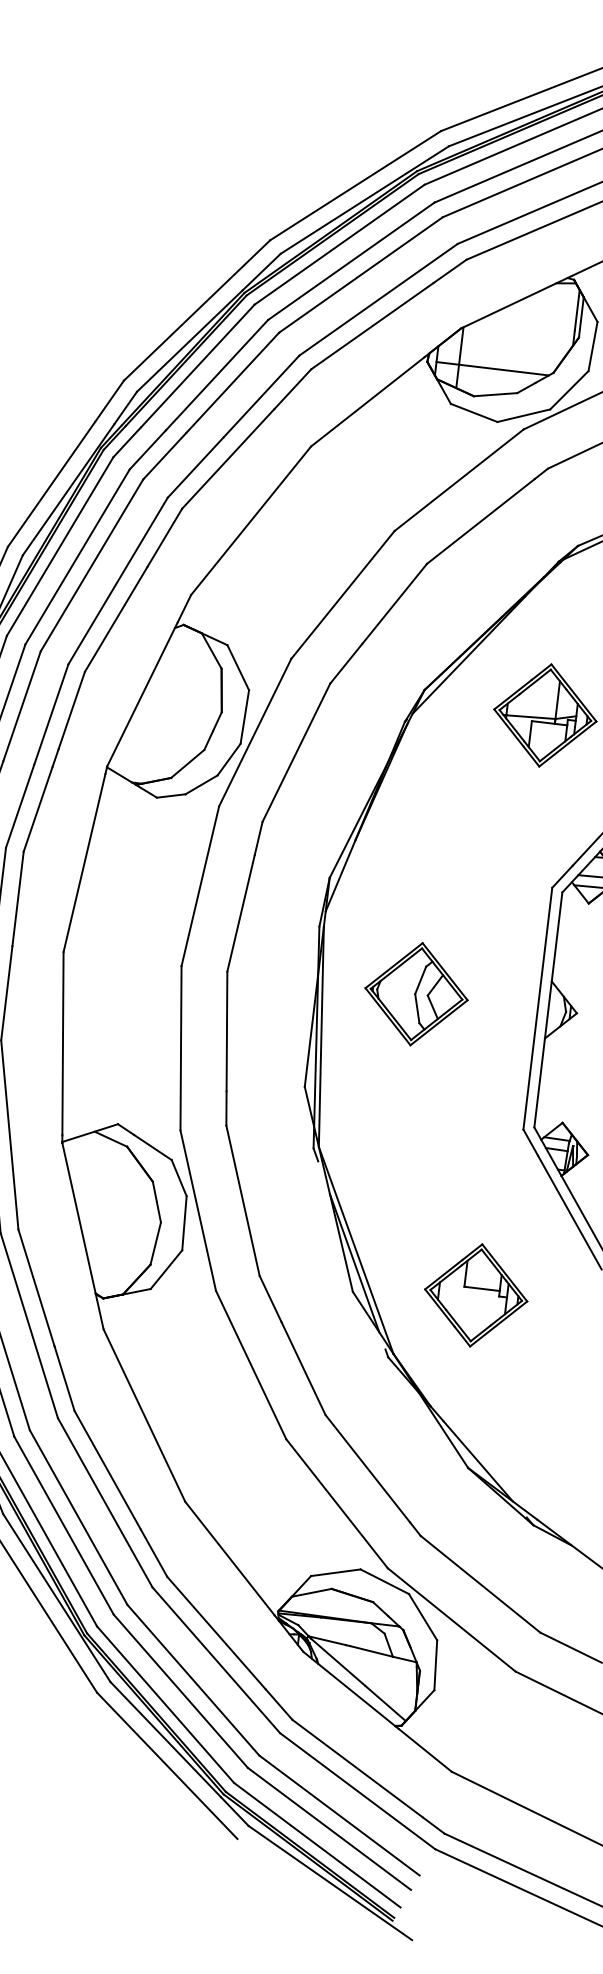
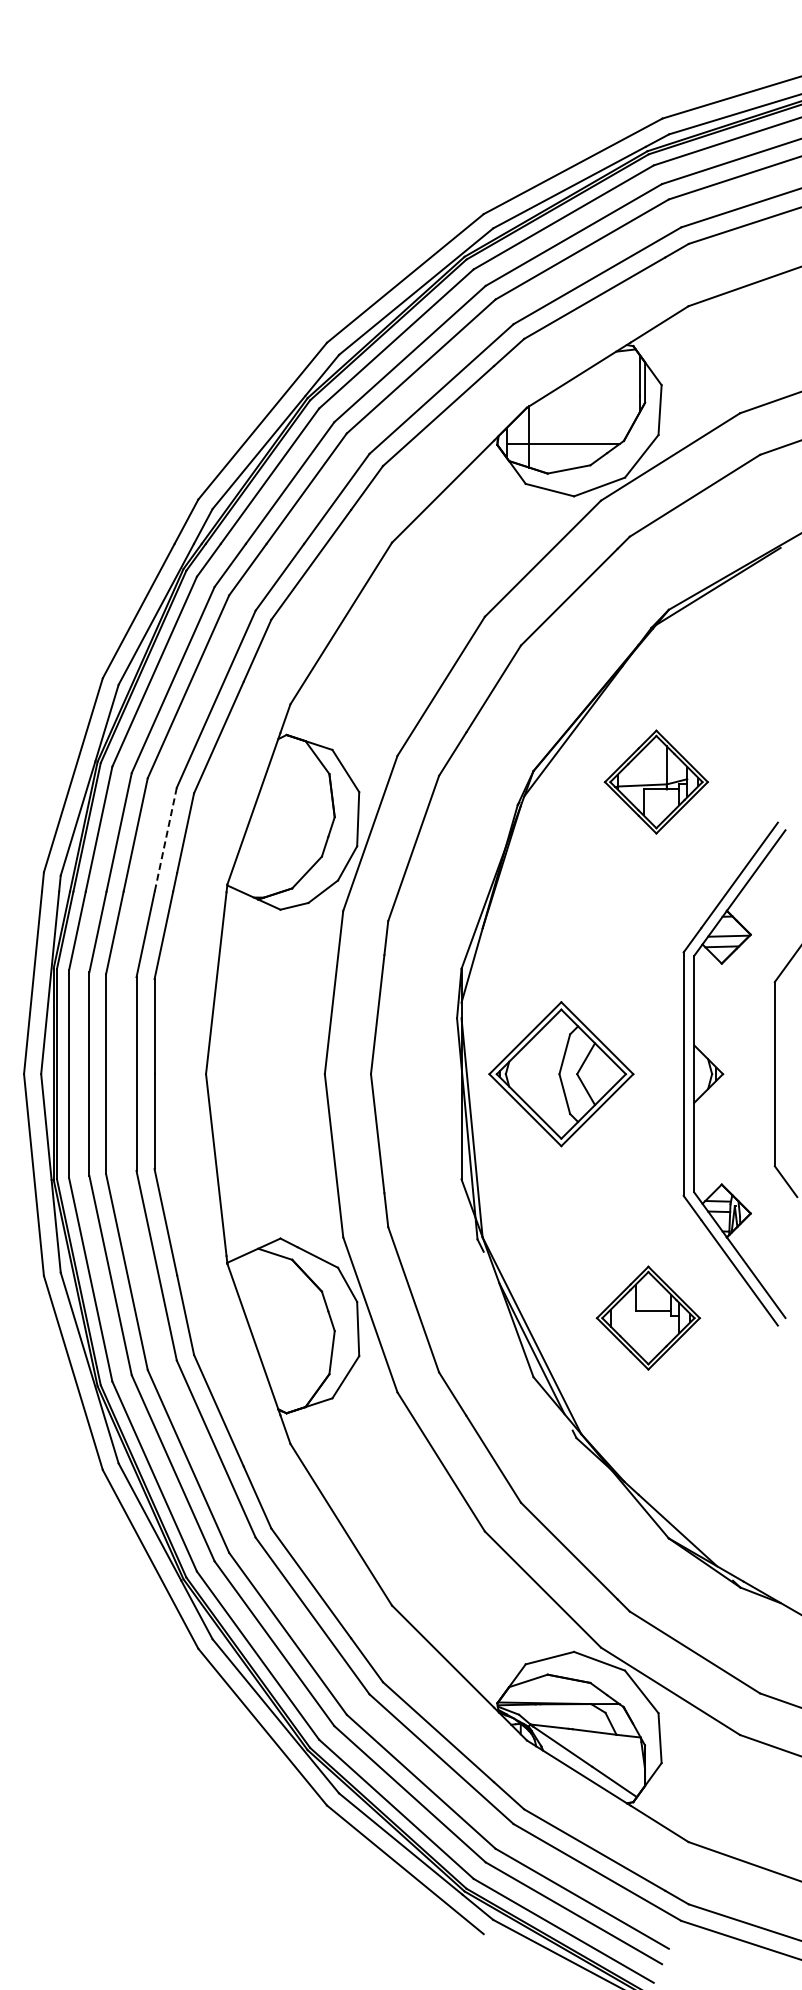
line: (50, 715) -> (165, 840), solid -> dashed
part: (416, 993) -> (561, 1073), size x1.4
part: (475, 1294) -> (647, 1317), moved

